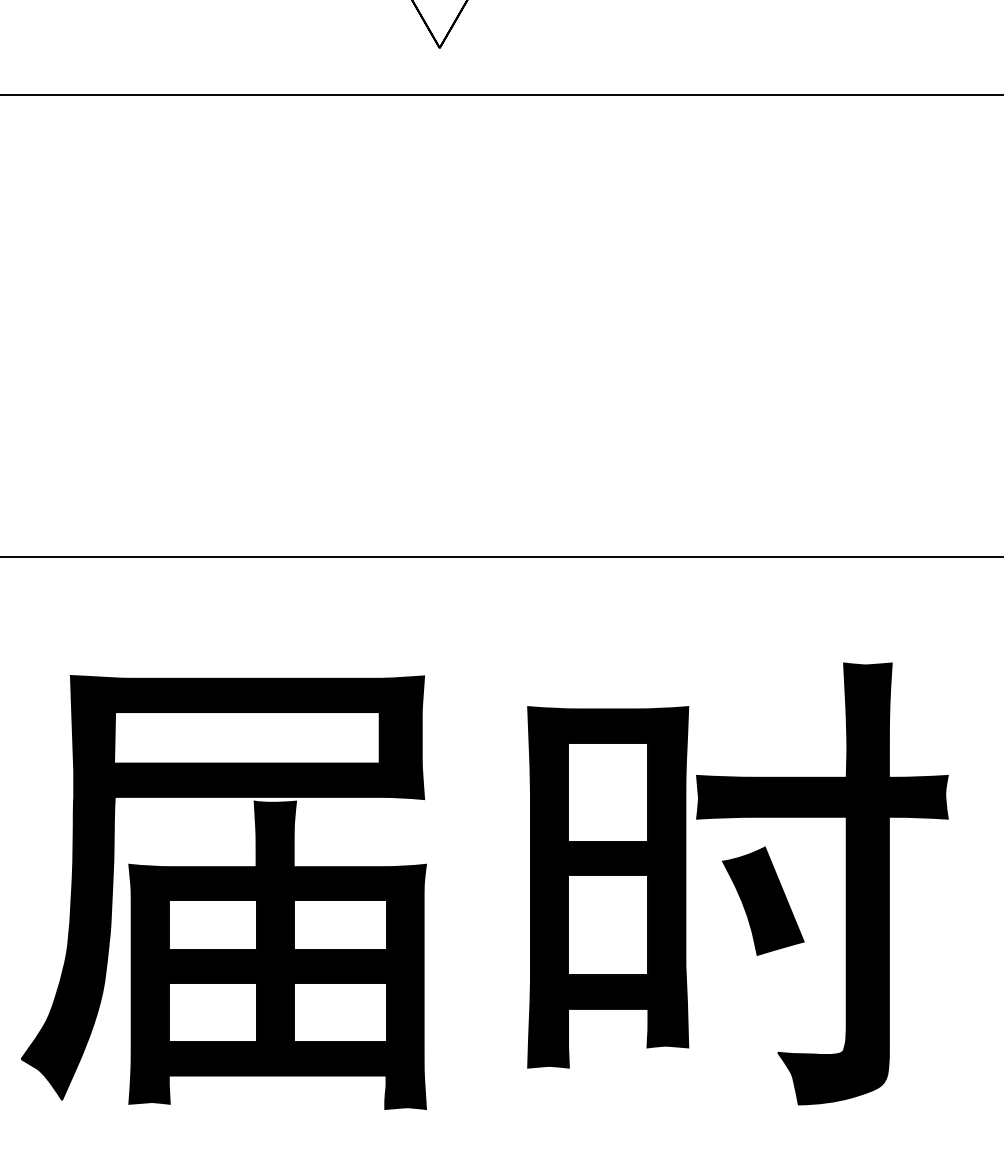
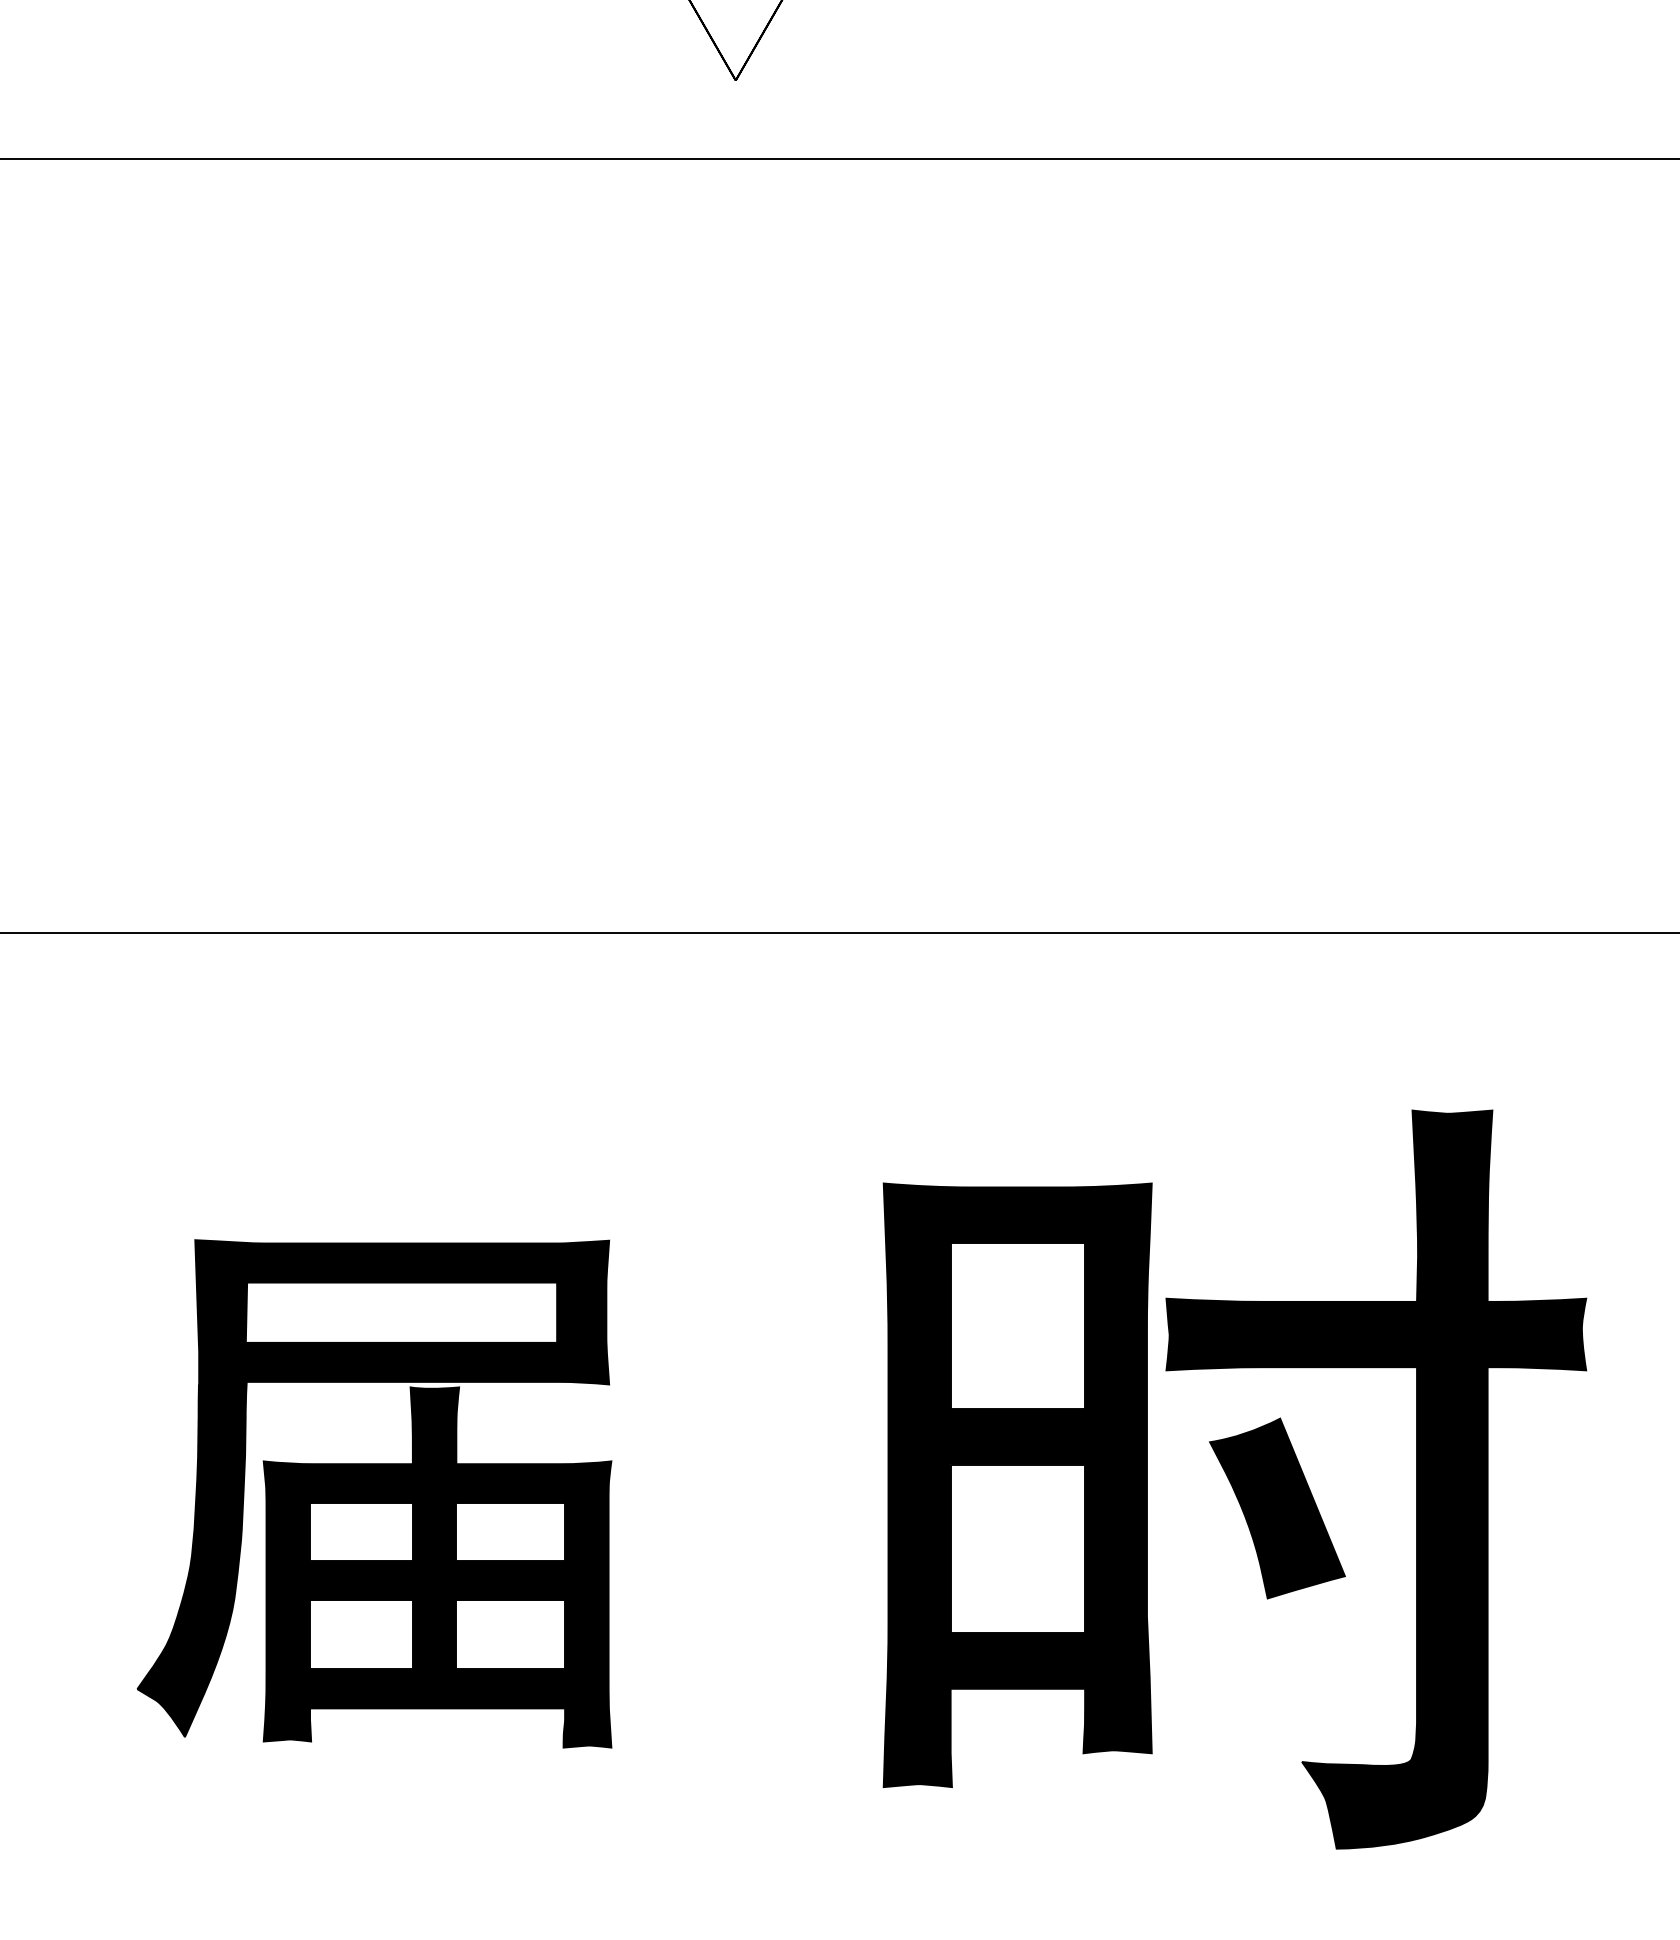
part: (223, 892) -> (373, 1493), size x0.7

